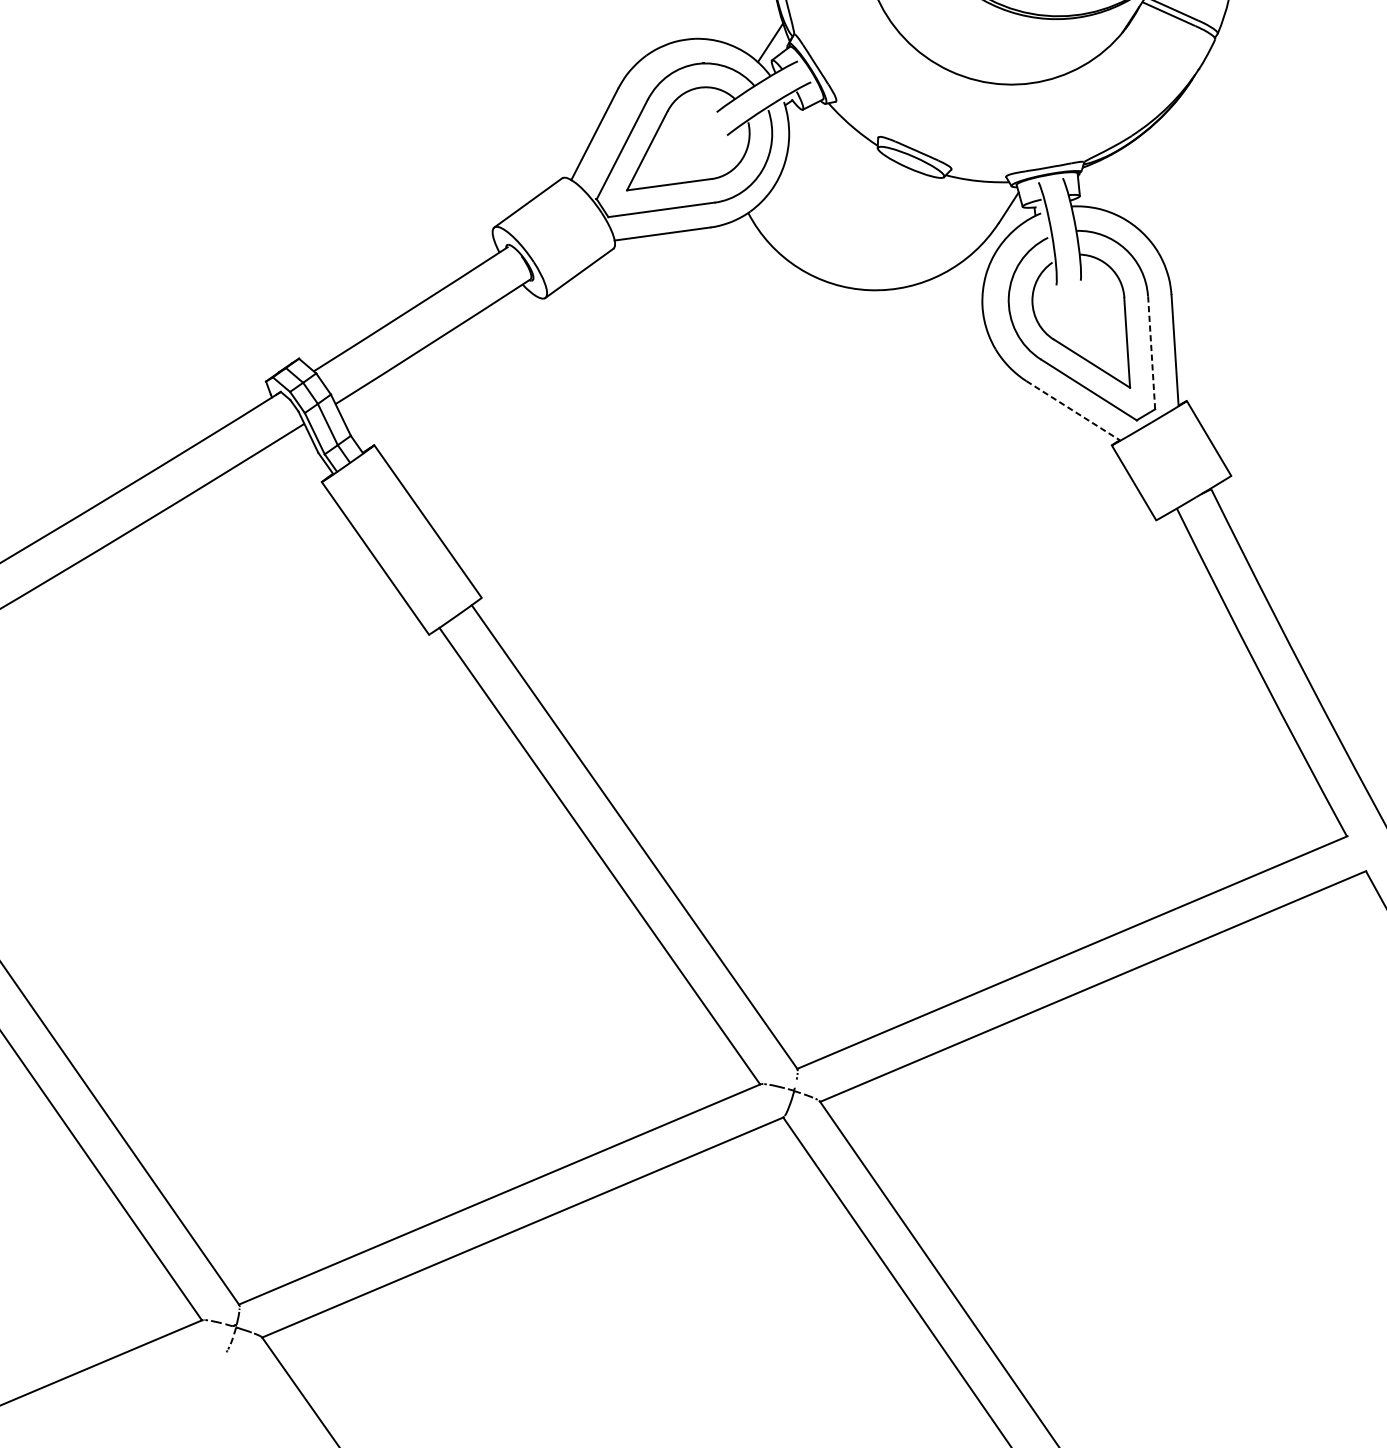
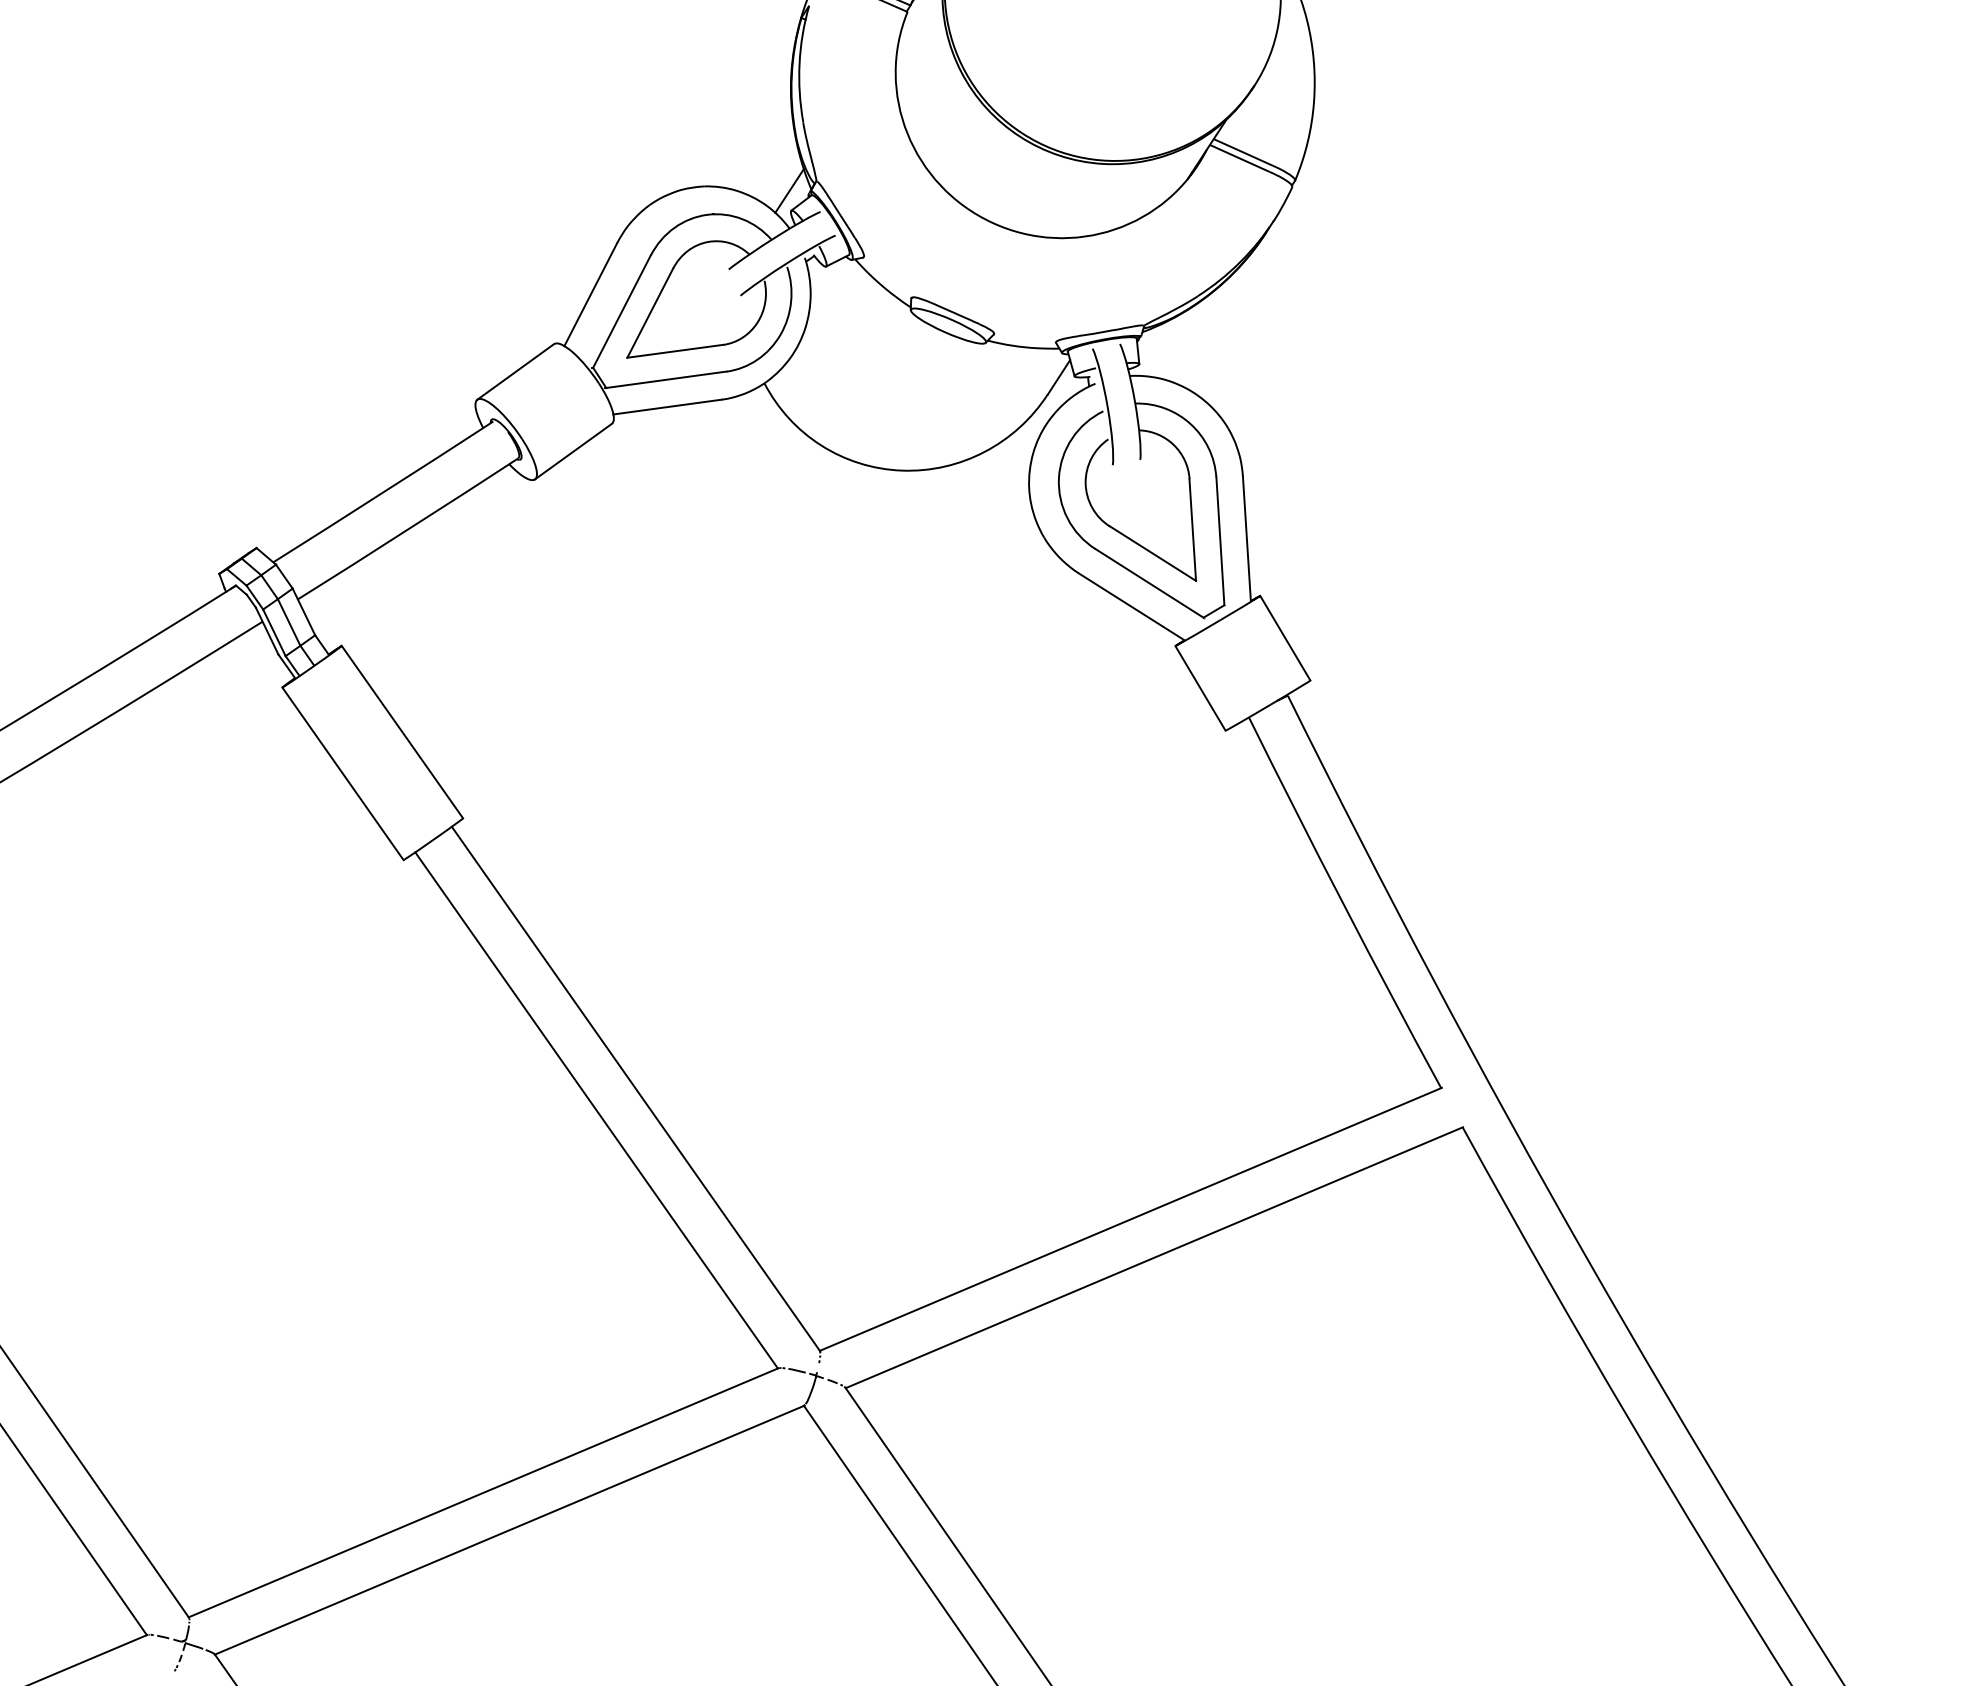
line: (1151, 352) -> (1220, 541), dashed -> solid
line: (1072, 410) -> (1131, 606), dashed -> solid

